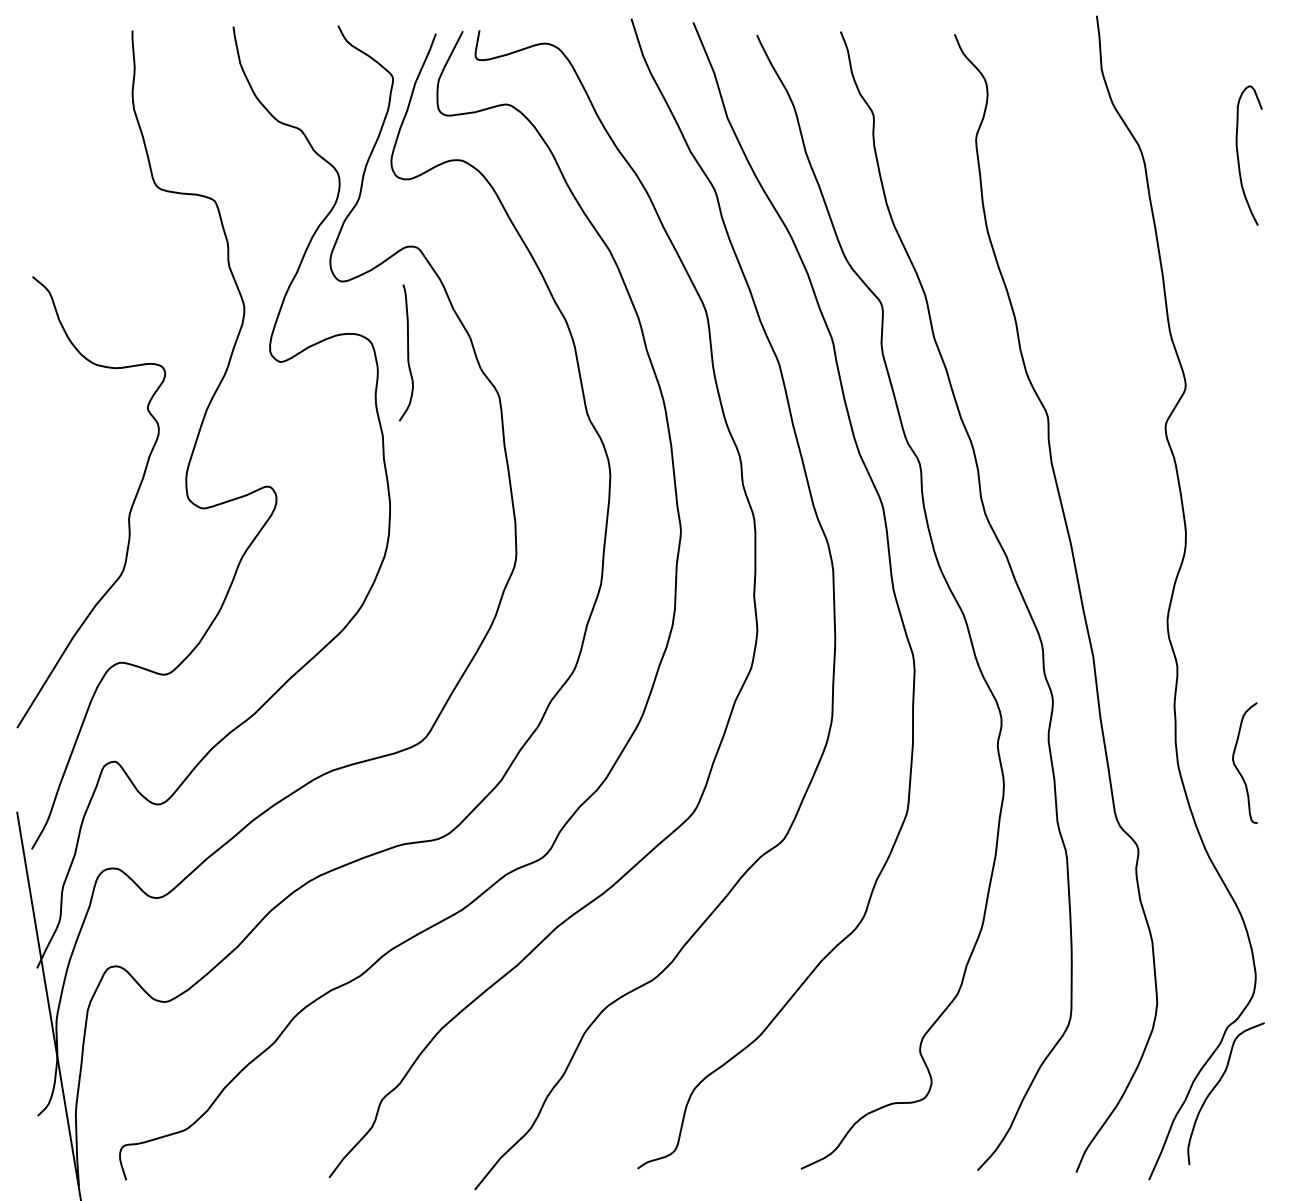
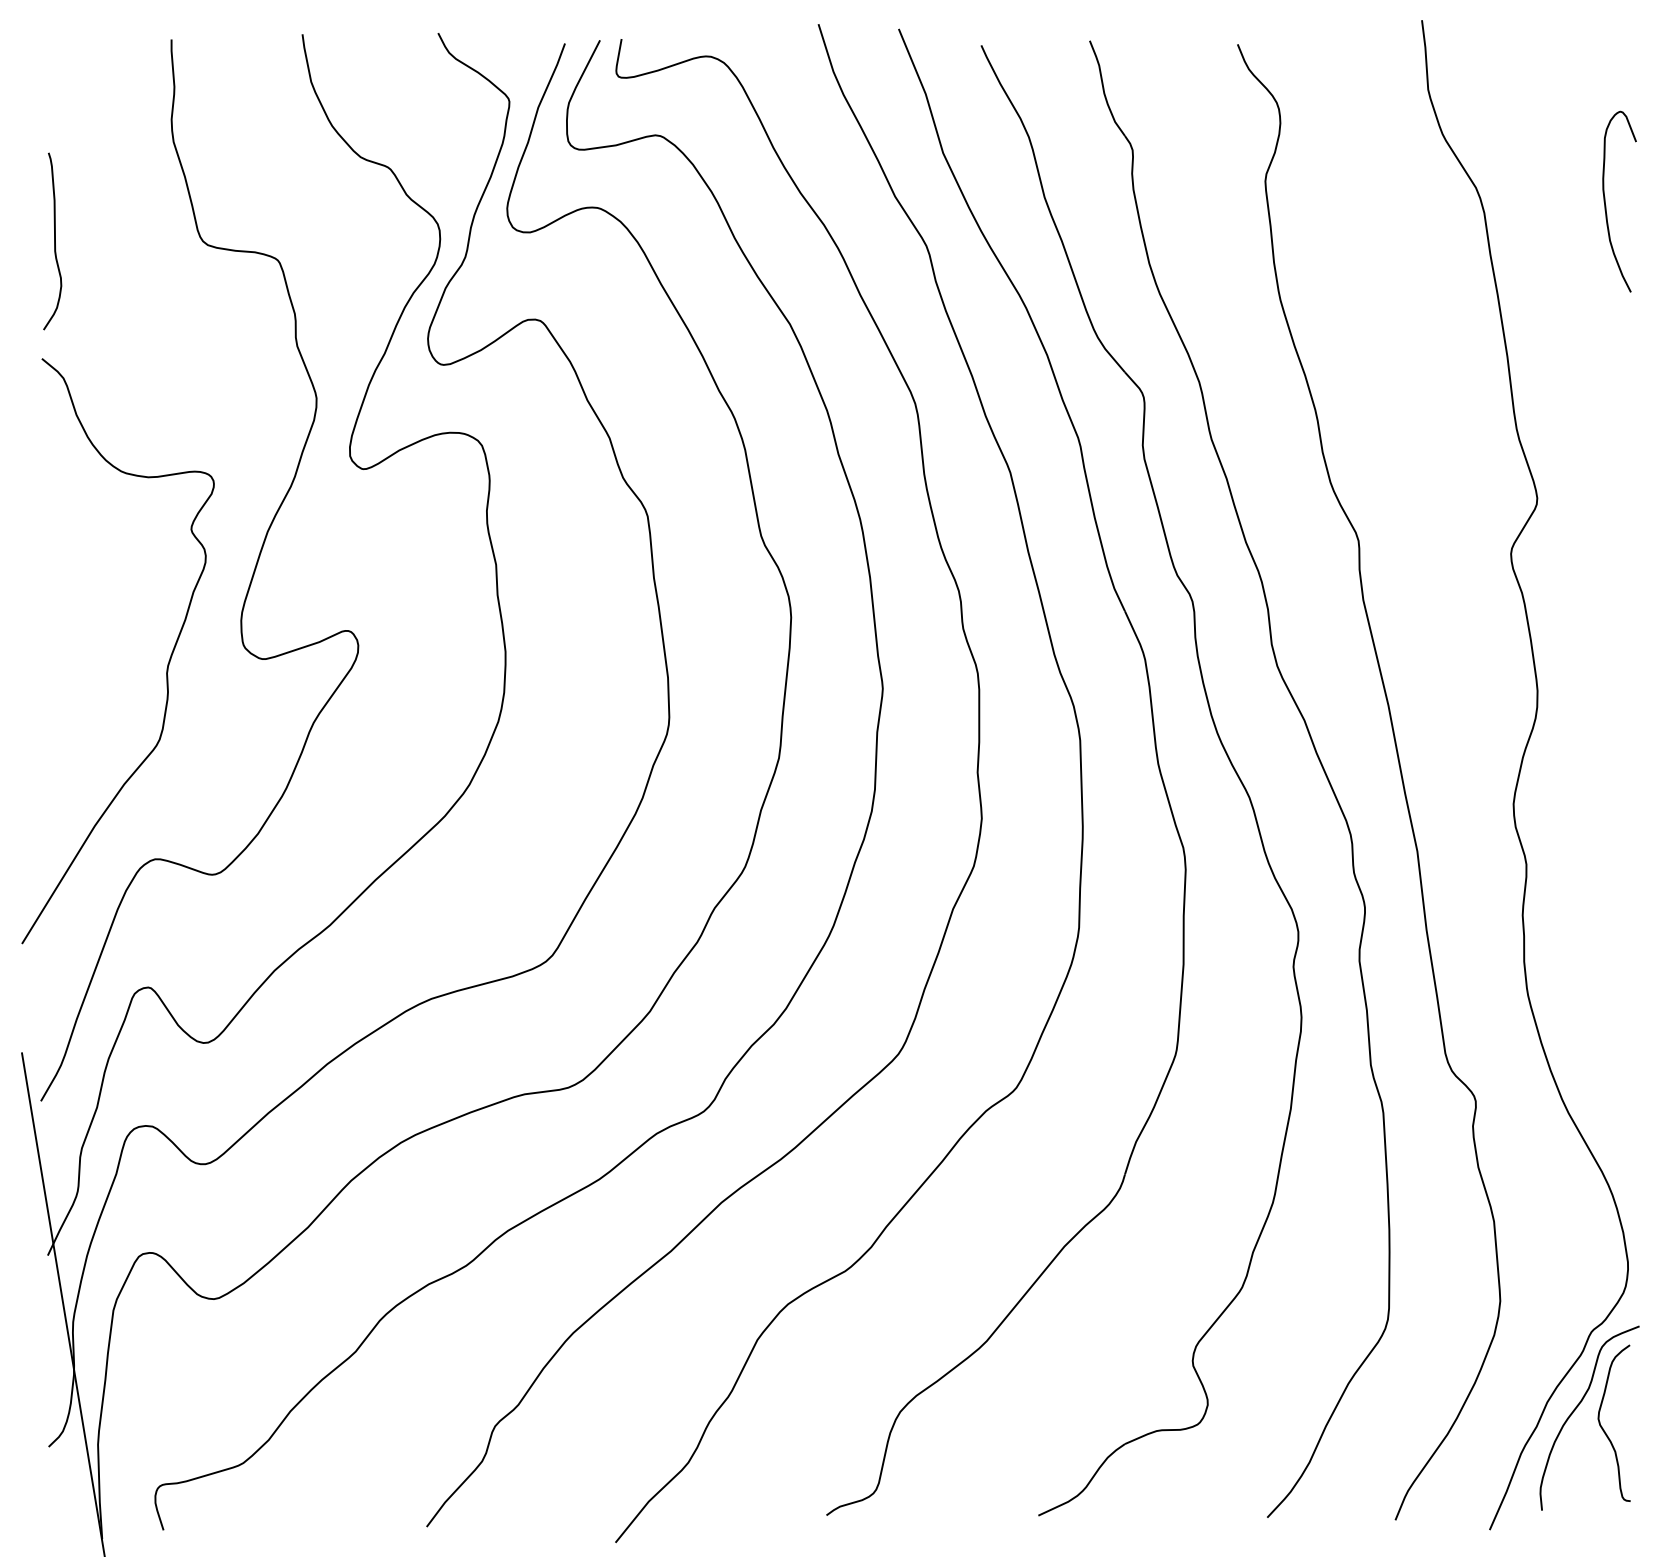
curve: (407, 352) -> (54, 241), moved
curve: (1237, 767) -> (1604, 1429), moved

